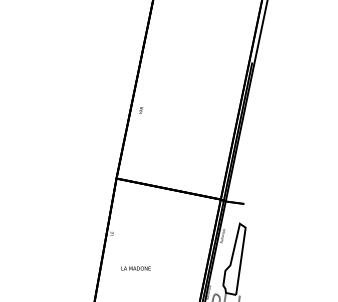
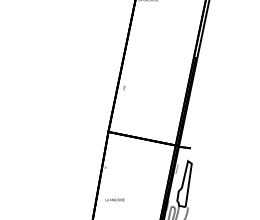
text: (135, 267) -> (114, 199), moved

